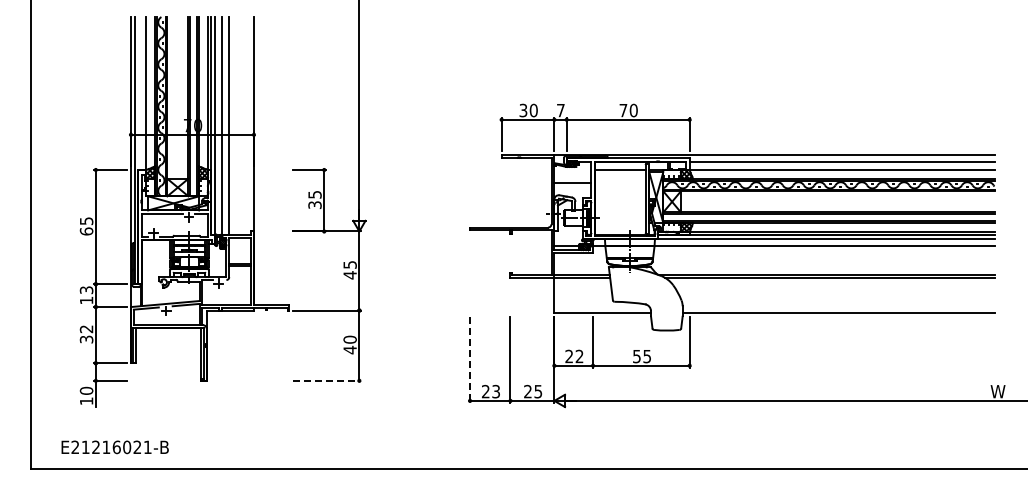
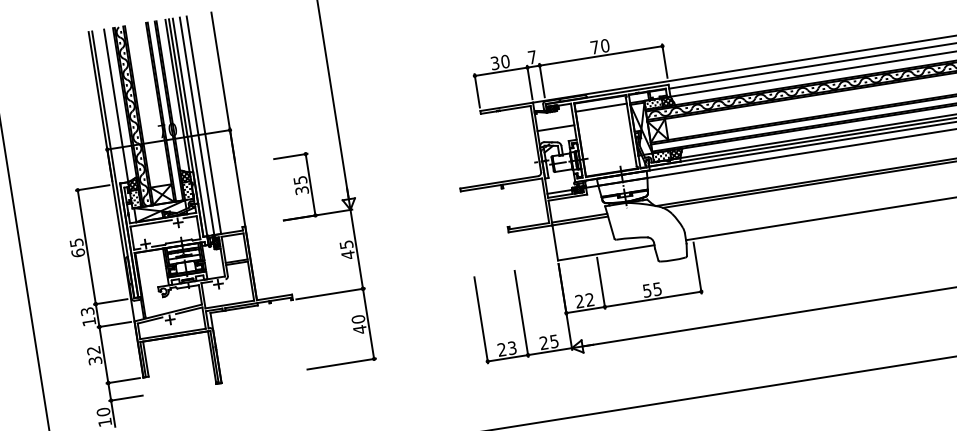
line: (470, 360) -> (481, 321), dashed -> solid
line: (327, 380) -> (342, 363), dashed -> solid

